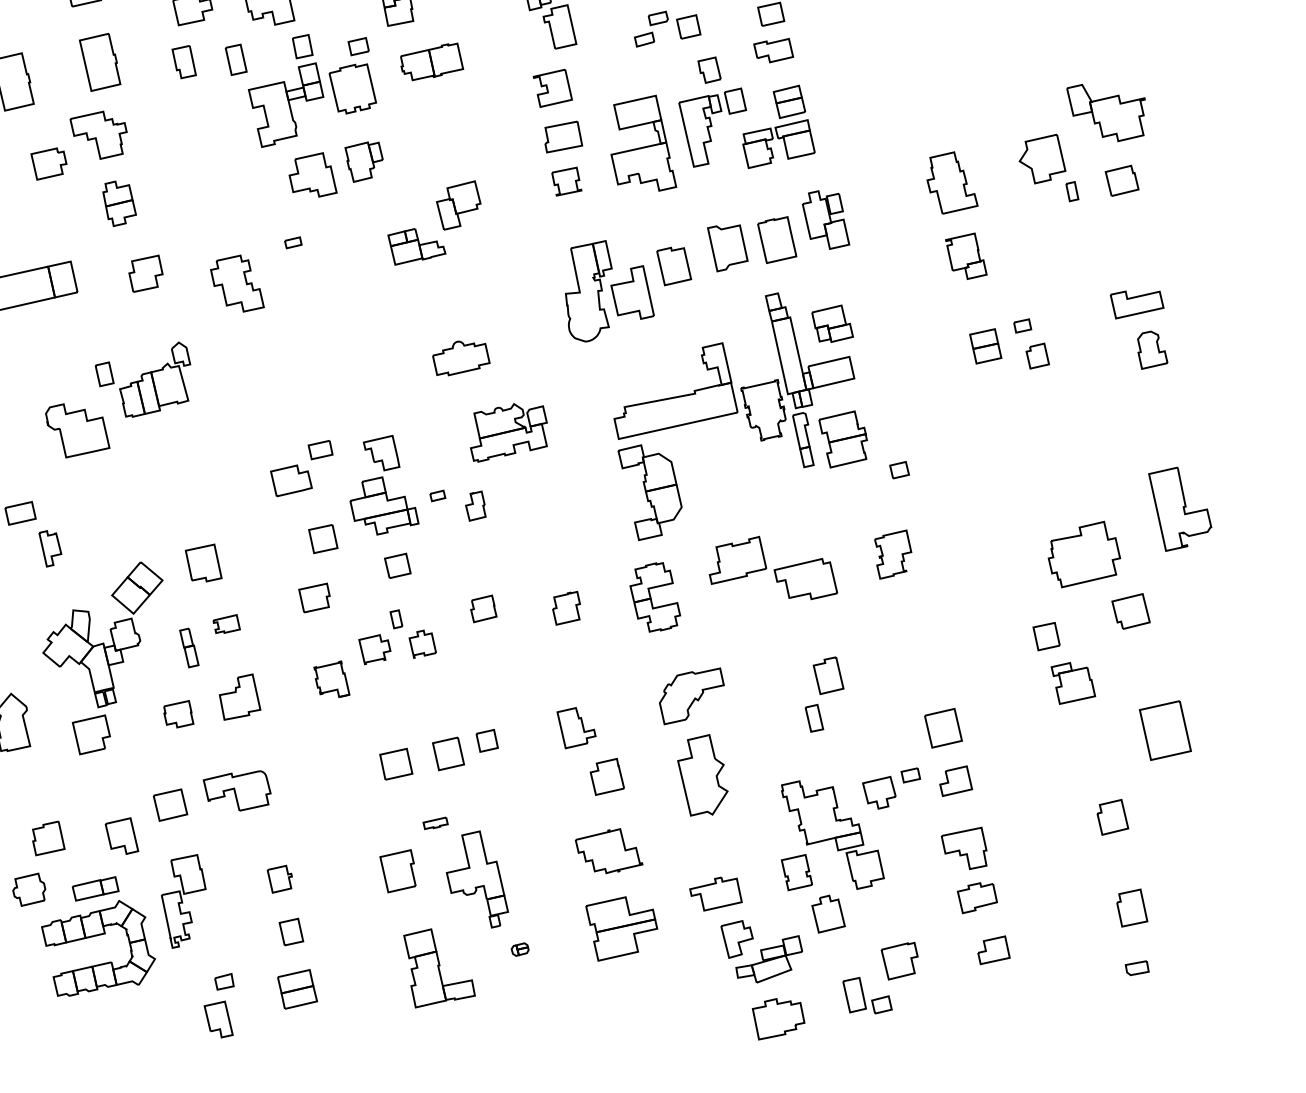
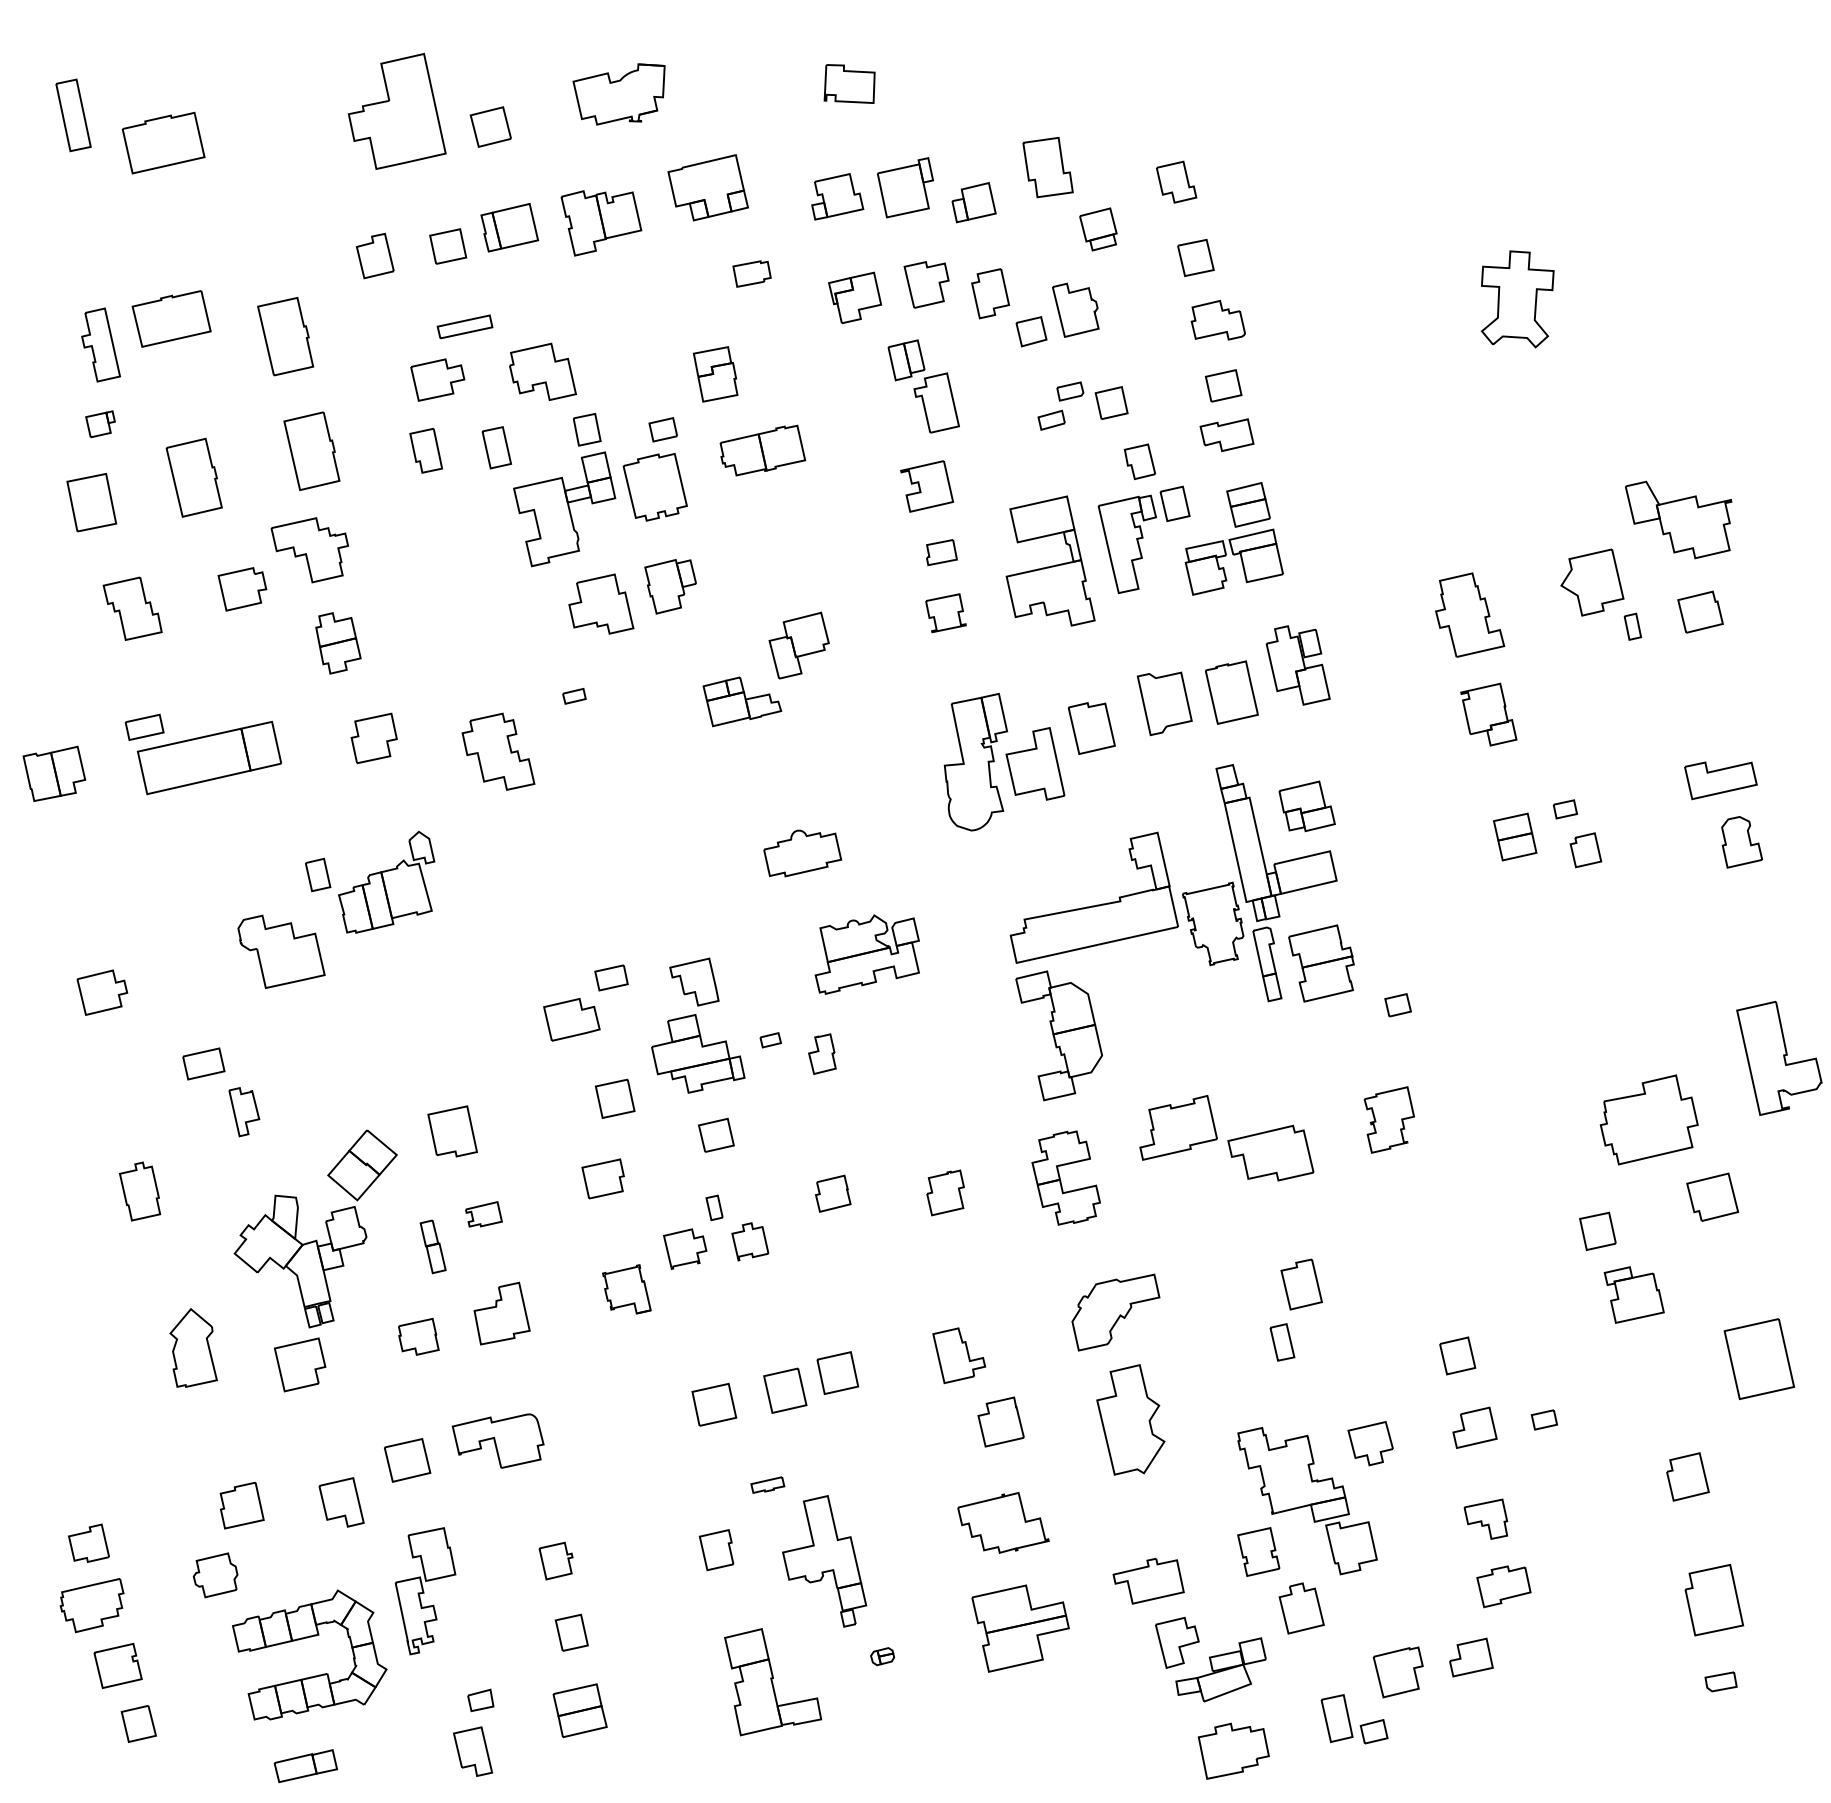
part: (563, 136) -> (941, 552), size x0.6
part: (943, 727) -> (1457, 1355), size x0.7
part: (486, 740) -> (837, 1372), size x1.4
part: (910, 775) -> (1543, 1419), moved
part: (963, 848) -> (1485, 1519), size x0.7
part: (397, 870) -> (716, 1549), size x0.7
part: (95, 889) -> (305, 1766), moved
part: (1131, 908) -> (1713, 1600), size x1.4
part: (994, 950) -> (1471, 1657), moved

